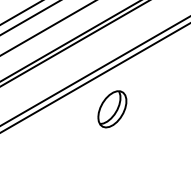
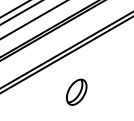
part: (112, 109) -> (76, 92), moved

